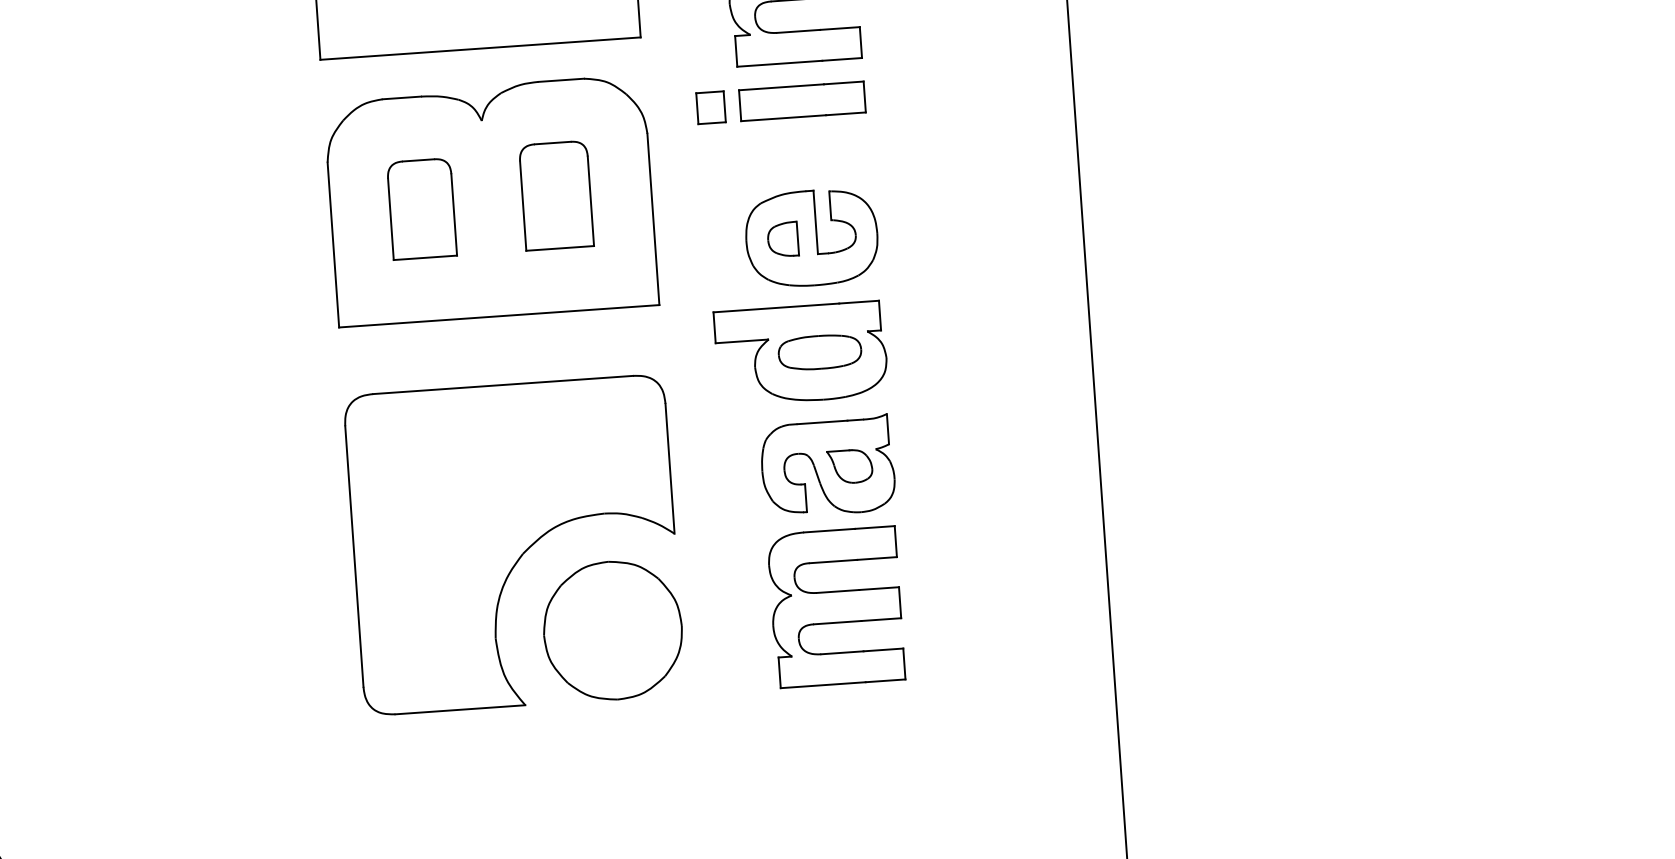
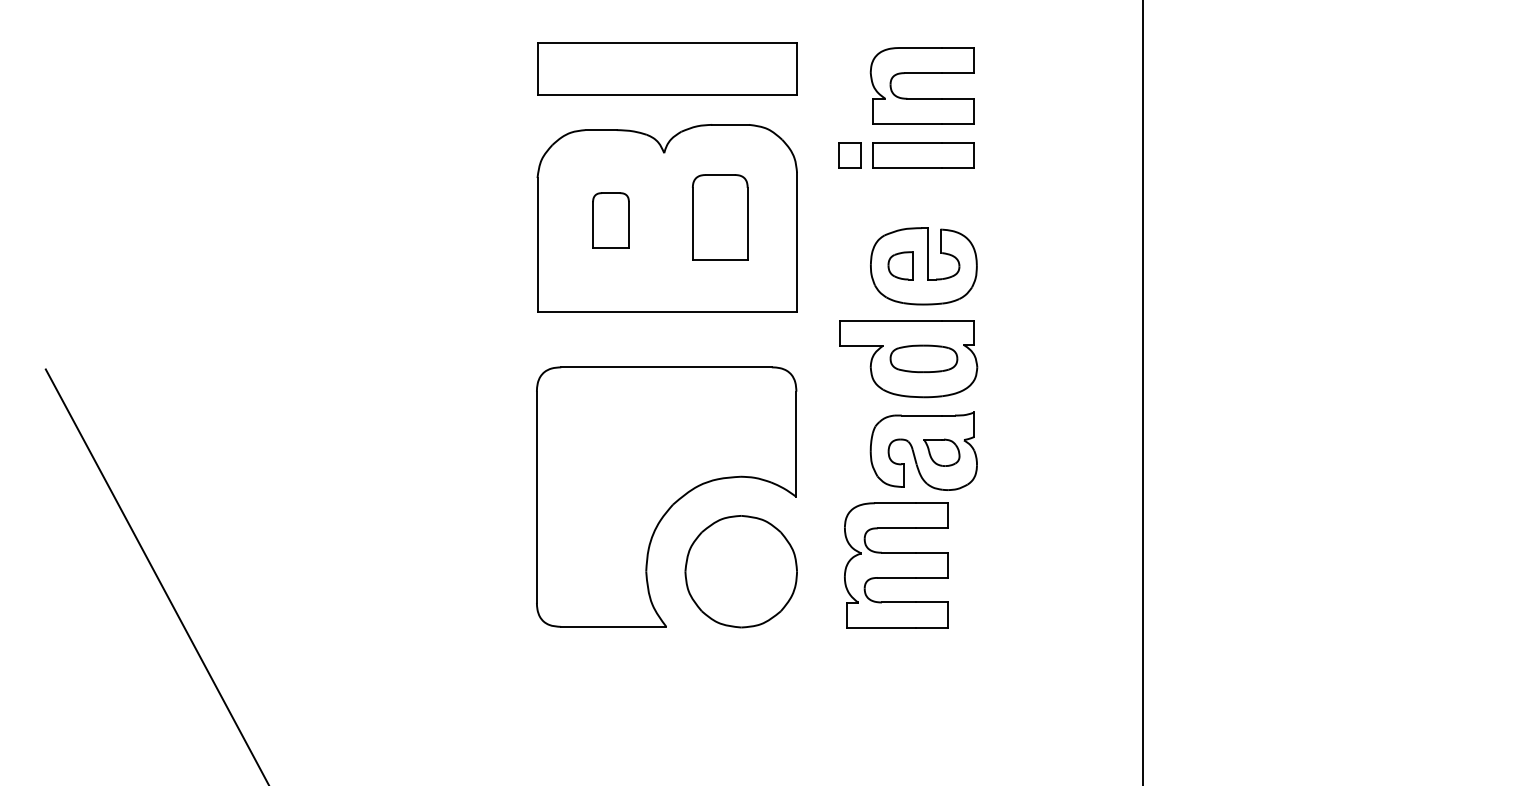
part: (421, 208) -> (610, 220), size x0.7
part: (836, 607) -> (896, 565), moved

